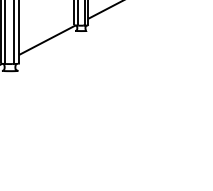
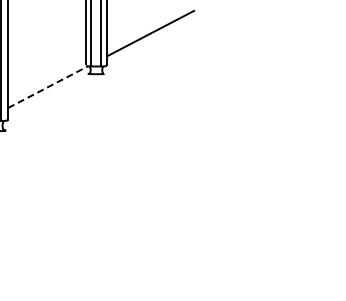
line: (47, 39) -> (48, 86), solid -> dashed

